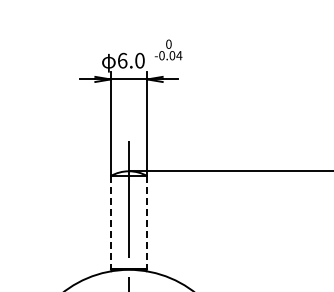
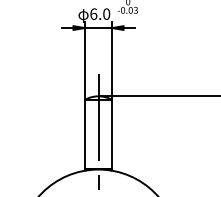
text: (179, 55) -> (136, 10), -0.04 -> -0.03
line: (110, 222) -> (84, 134), dashed -> solid
line: (147, 222) -> (112, 134), dashed -> solid

